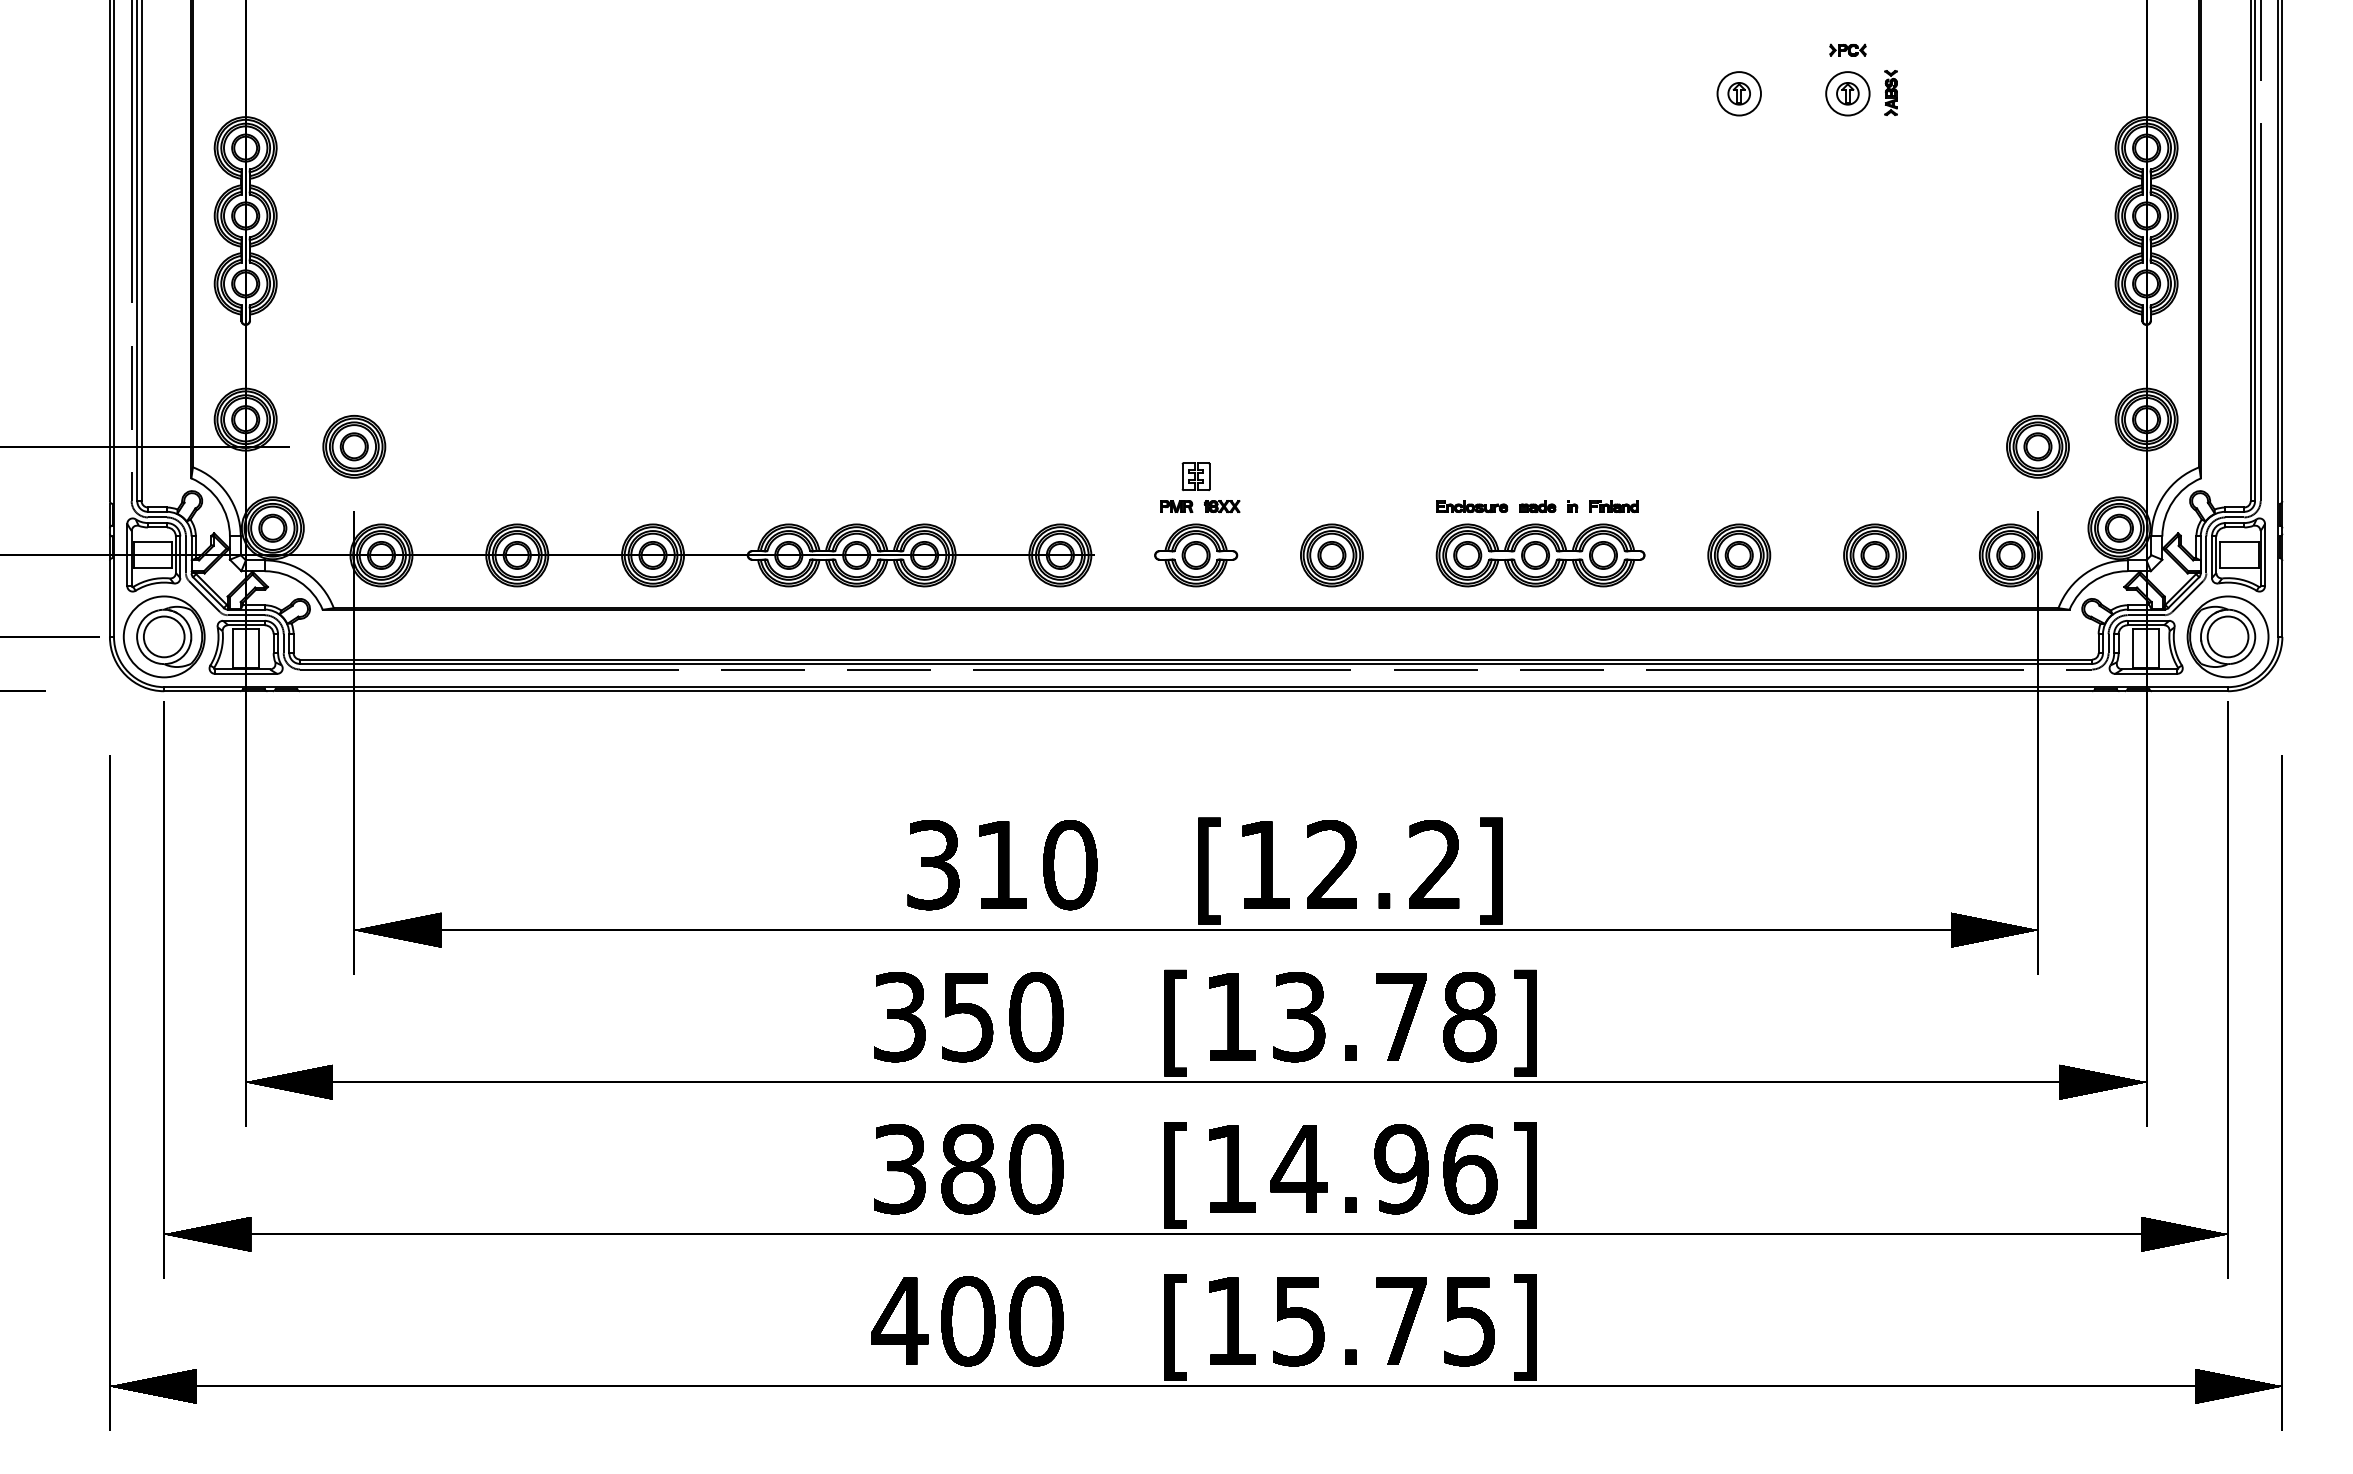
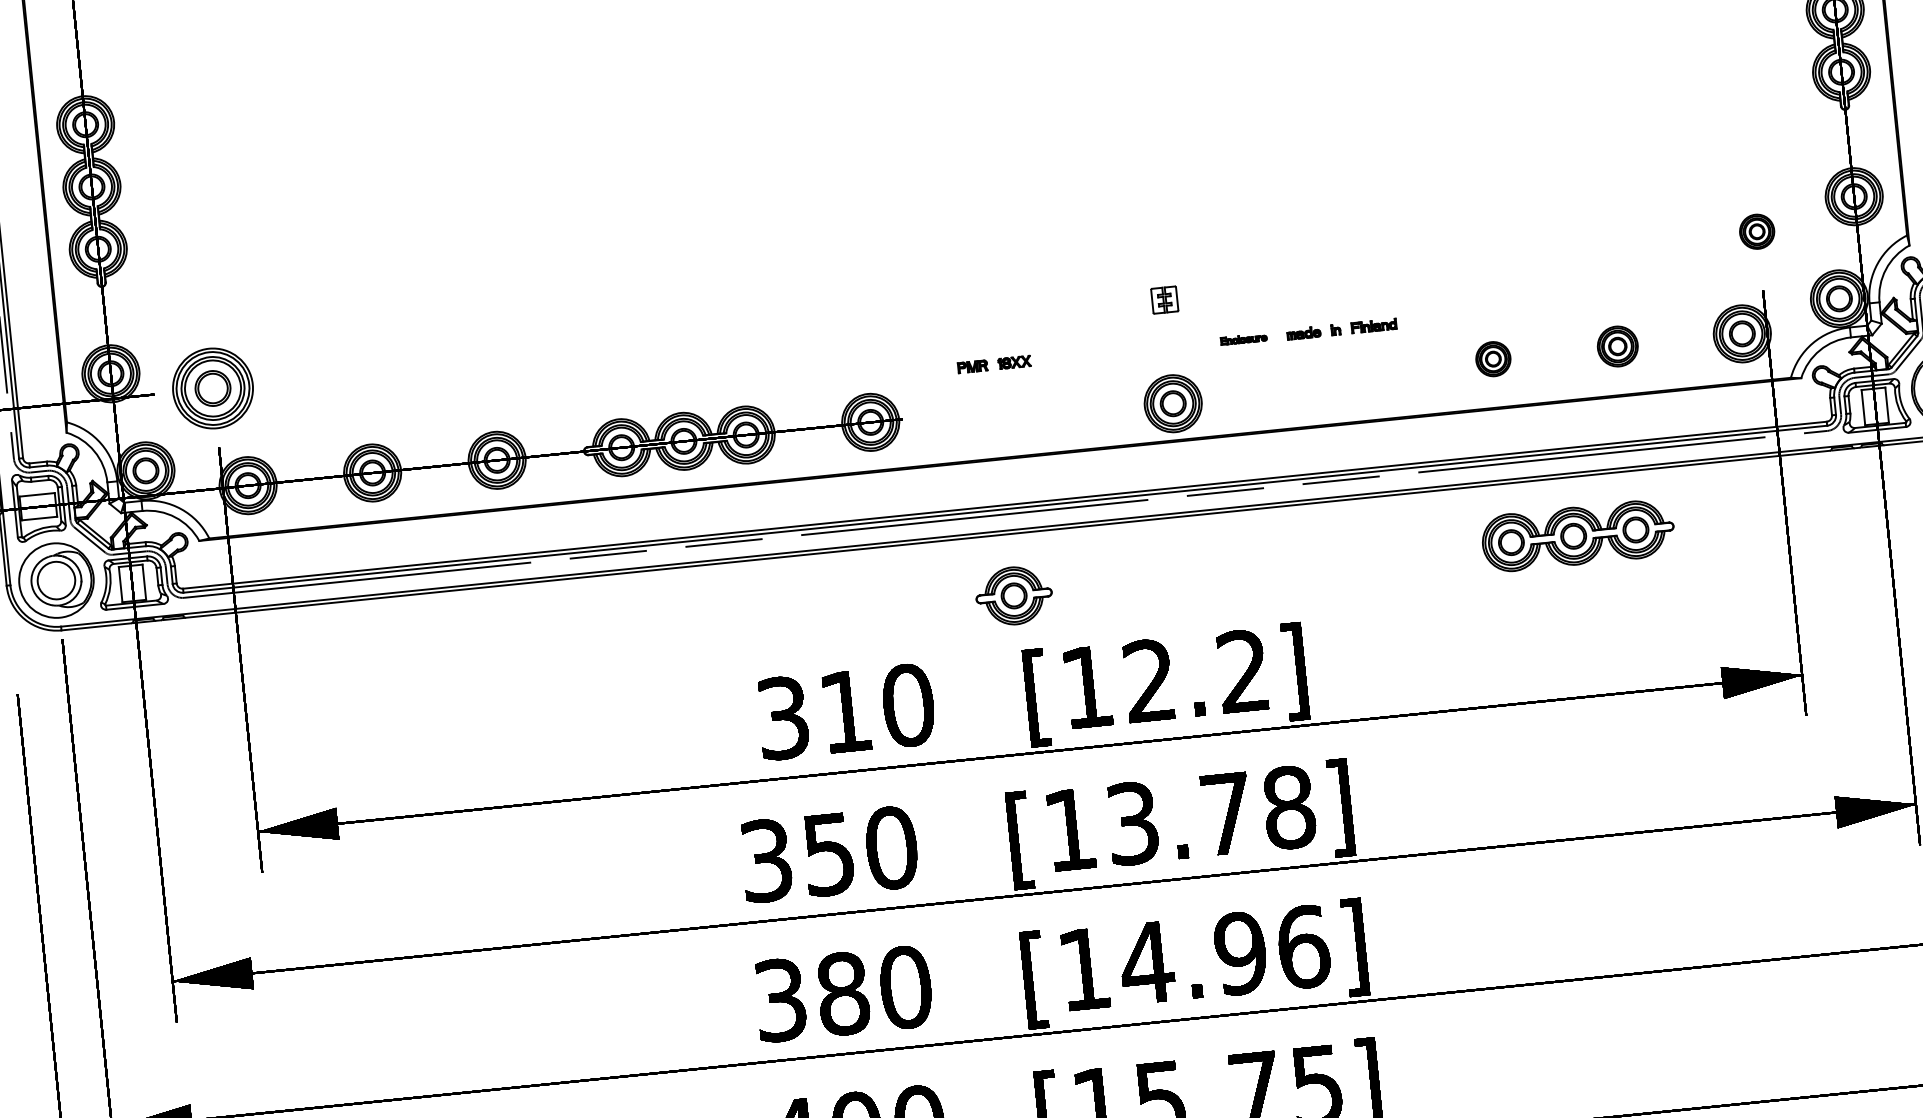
part: (354, 446) -> (213, 388), size x1.4
part: (2037, 446) -> (1756, 231), size x0.6
part: (1195, 476) -> (1164, 299), moved
part: (1472, 506) -> (1244, 339), size x0.7
part: (1196, 555) -> (1014, 595), moved
part: (1331, 555) -> (1172, 403), moved
part: (1540, 555) -> (1578, 535), moved
part: (1739, 555) -> (1493, 359), size x0.6
part: (1874, 555) -> (1617, 346), size x0.7

